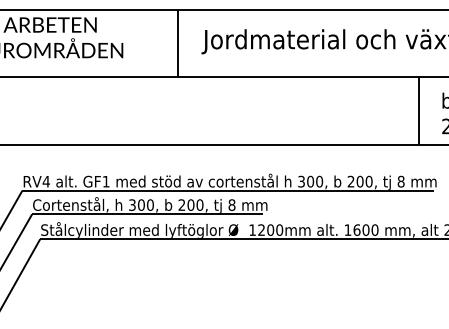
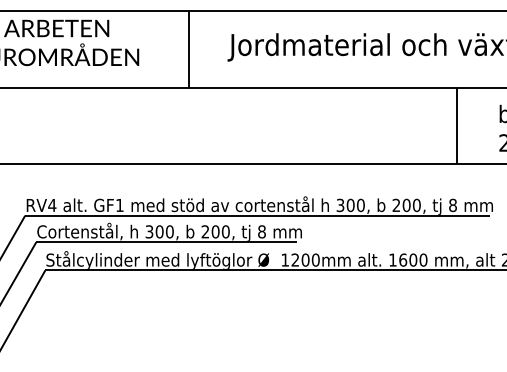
line: (177, 43) -> (189, 49), moved
line: (419, 111) -> (456, 126), moved

